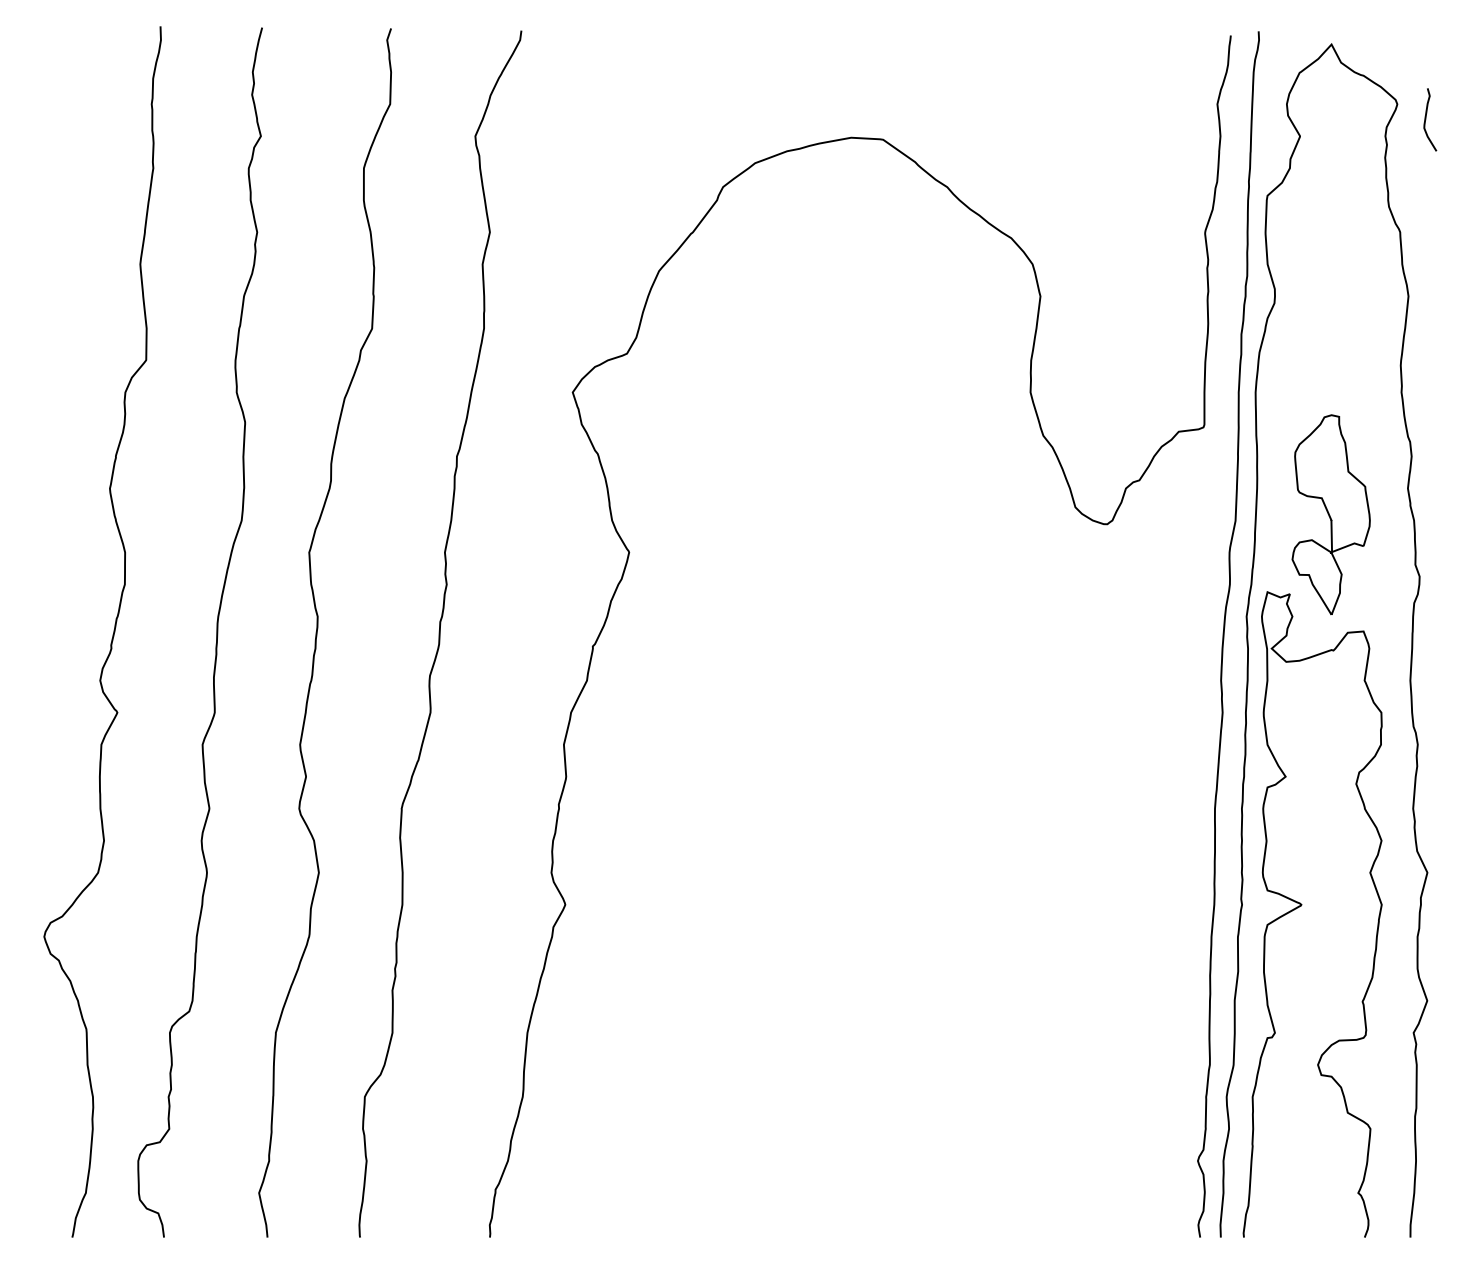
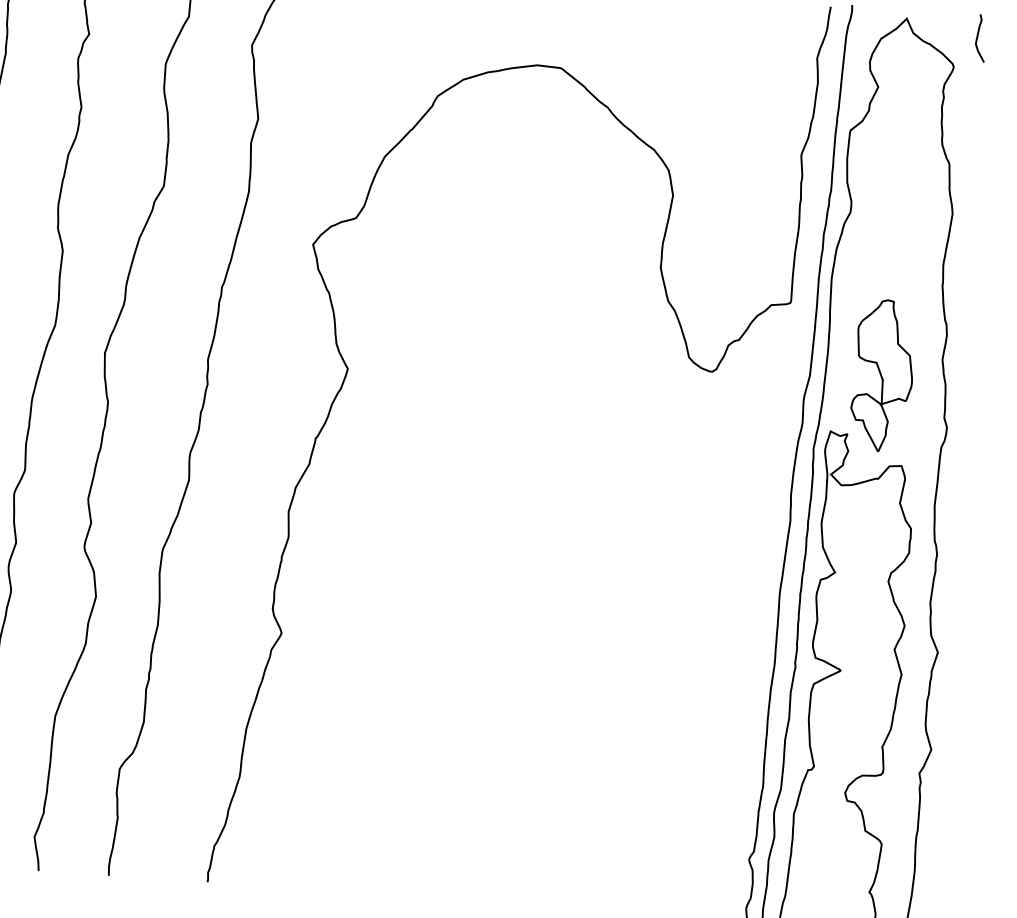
curve: (1426, 119) -> (978, 37), moved

